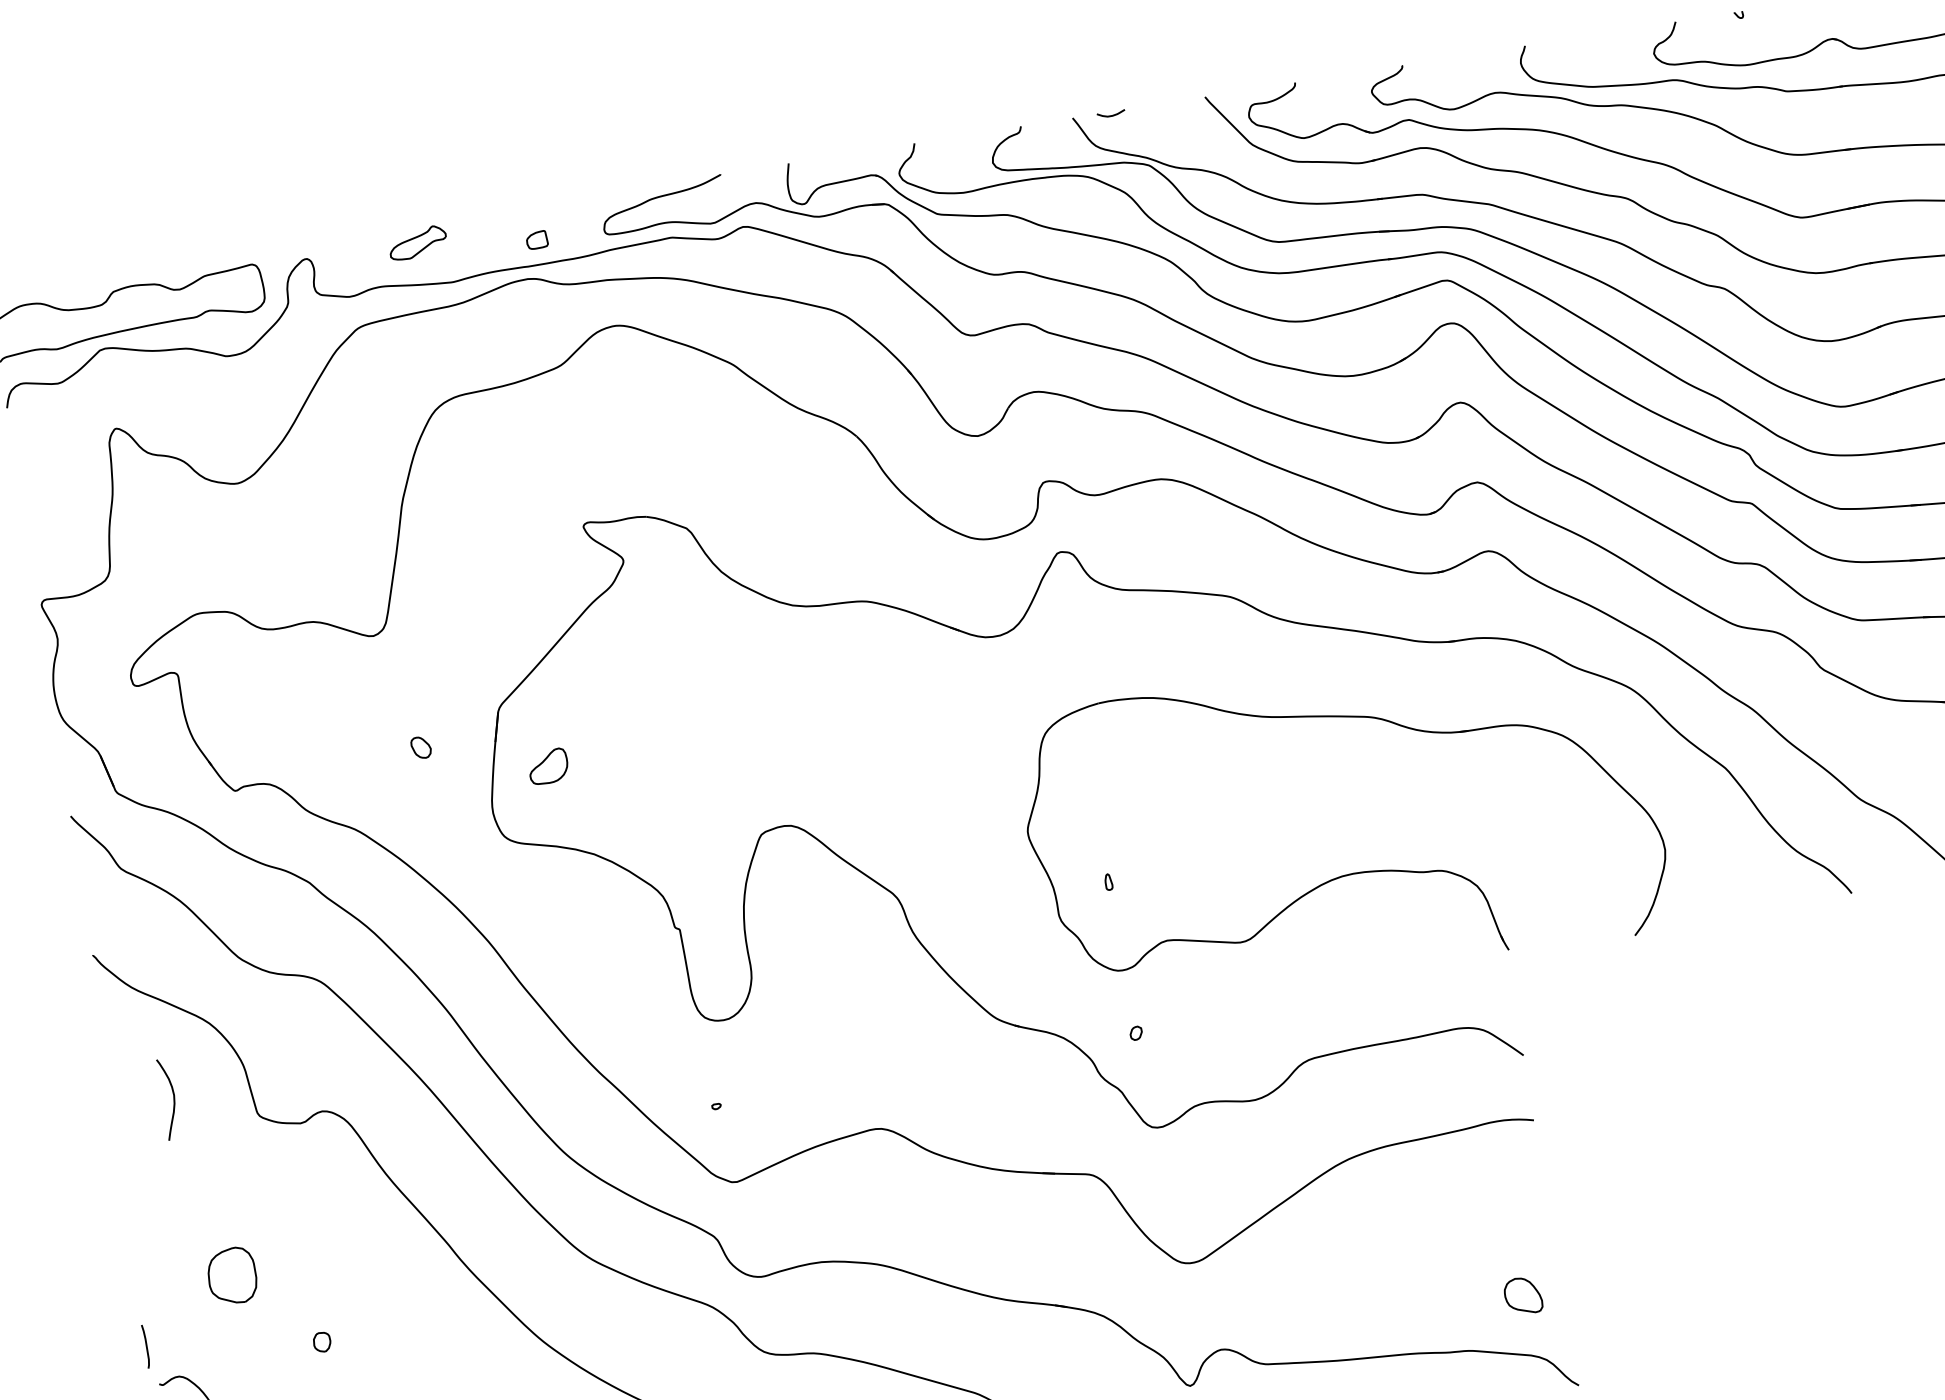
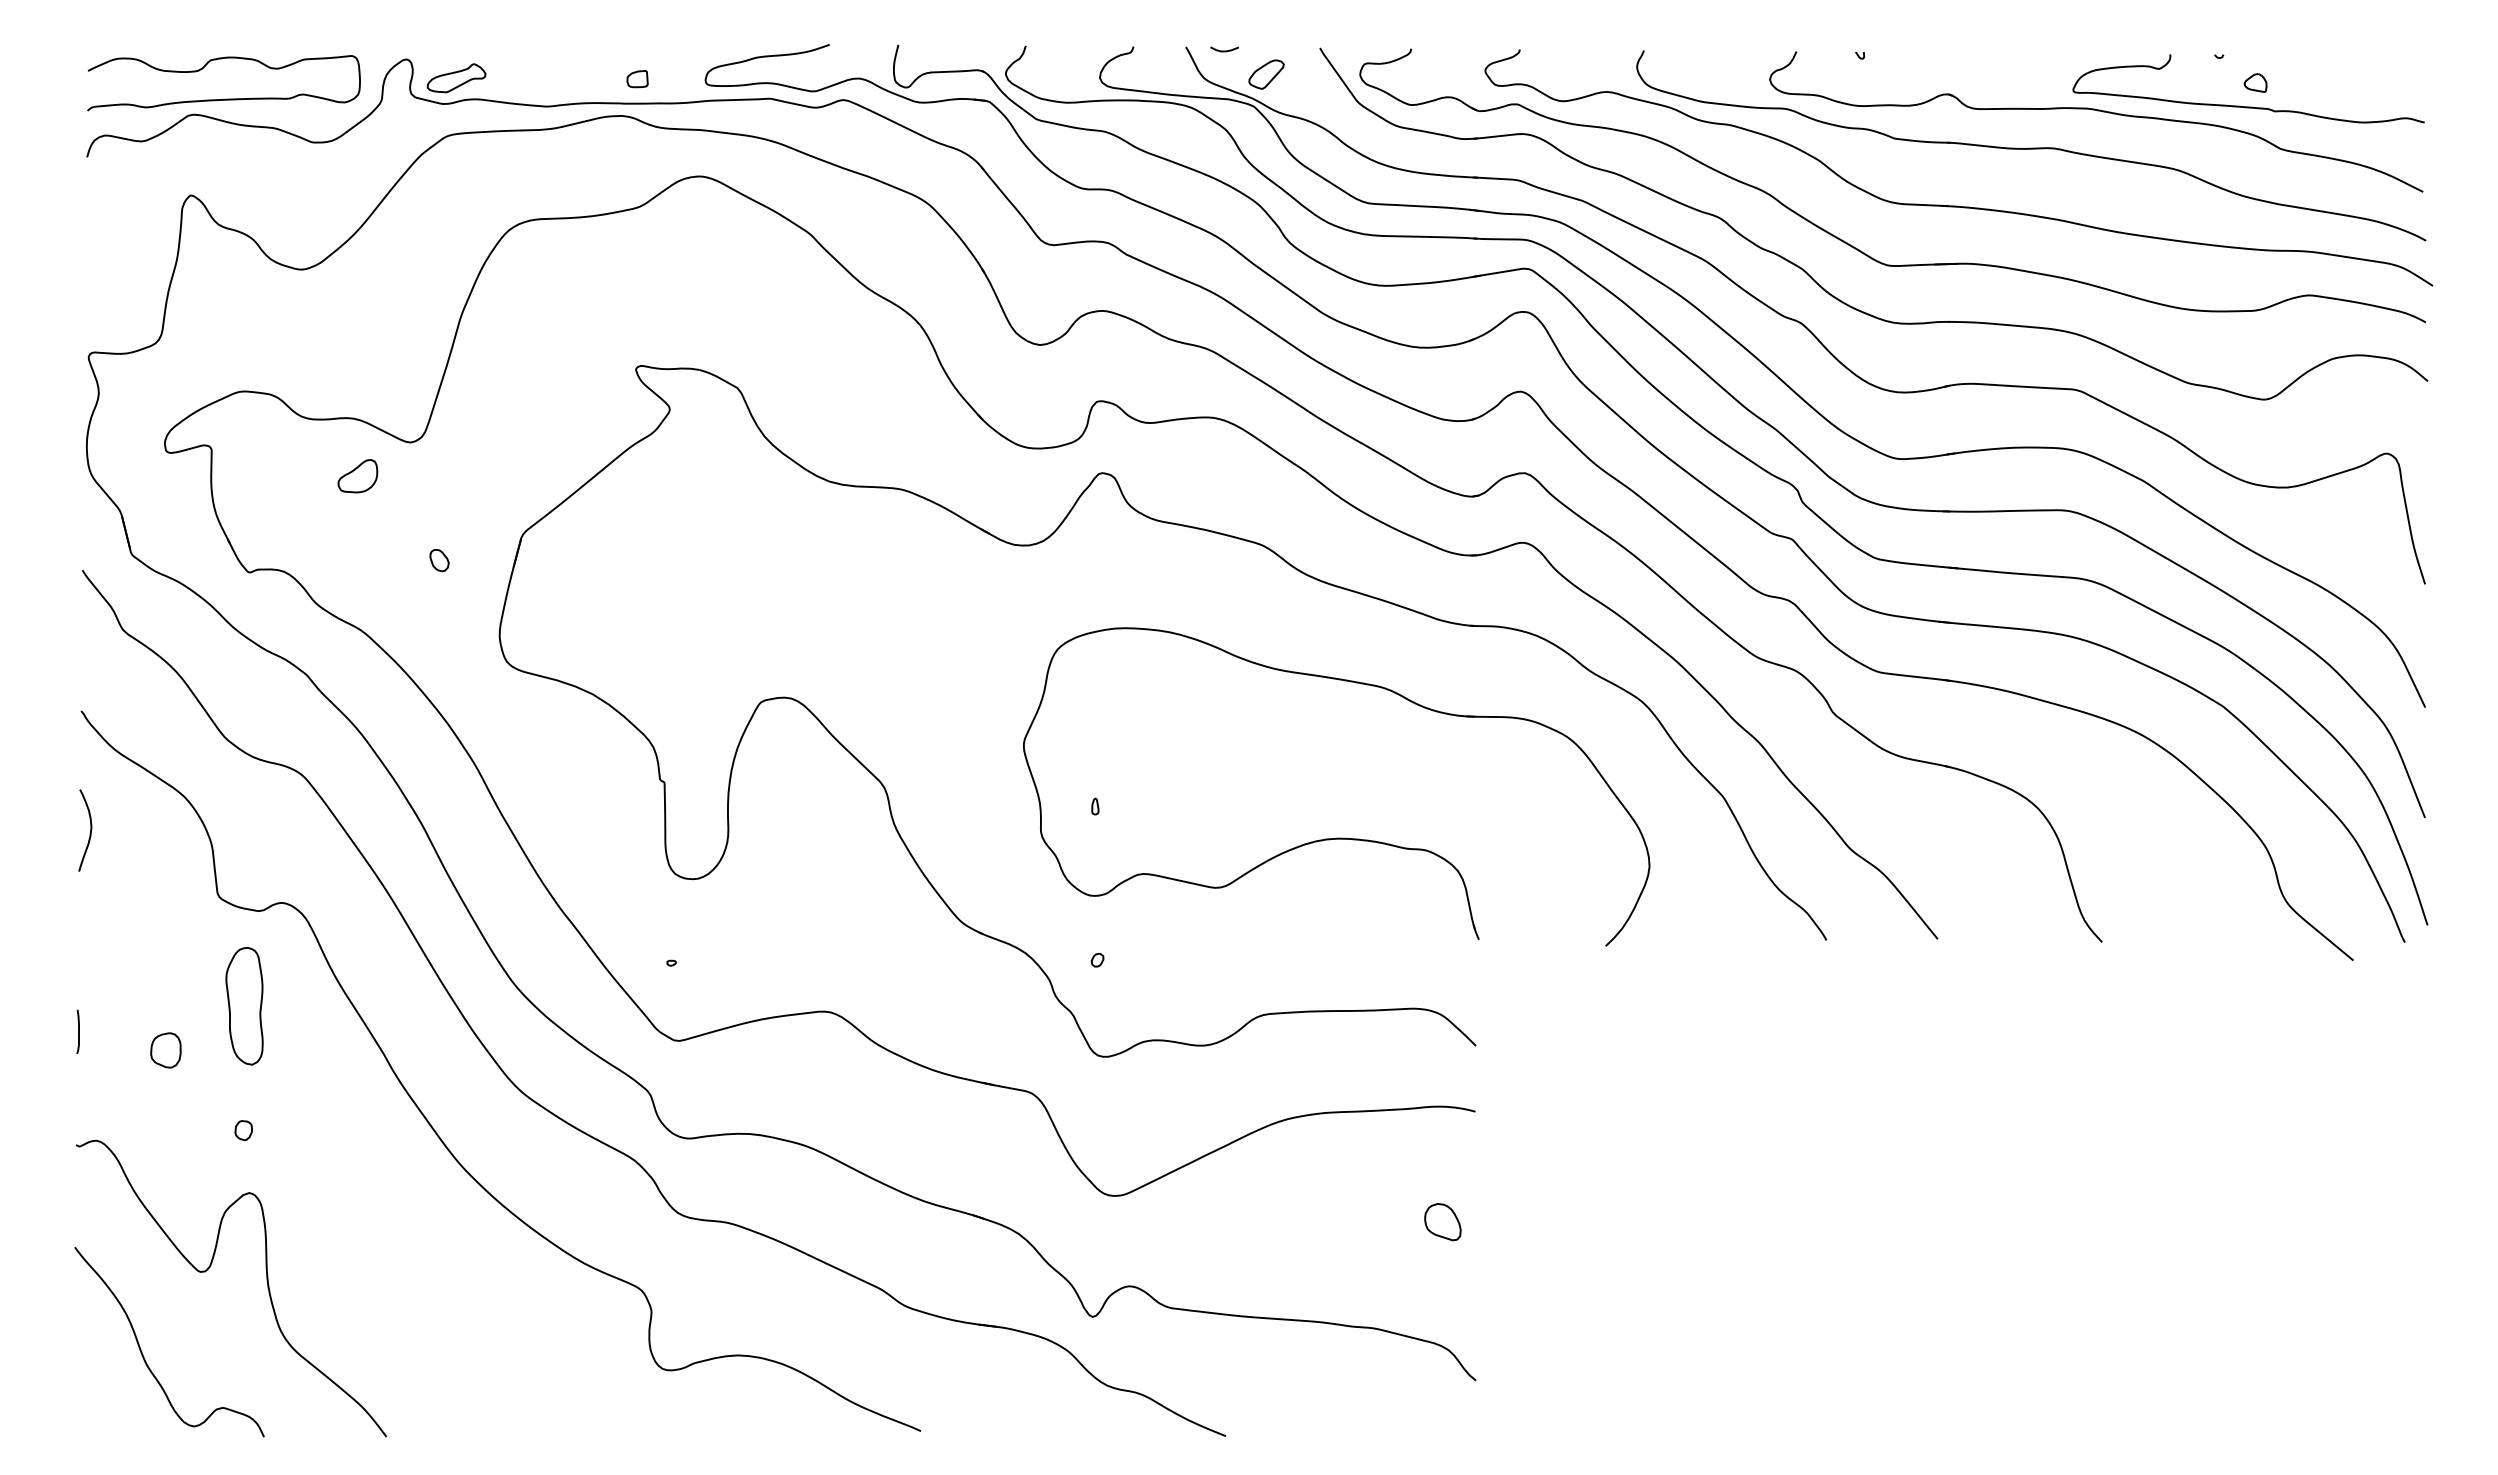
part: (1156, 131) -> (1266, 74), added
part: (417, 243) -> (456, 78), moved
part: (548, 767) -> (357, 476), moved
curve: (173, 1098) -> (90, 830), moved
part: (302, 1219) -> (244, 1006), added
part: (231, 1276) -> (165, 1050), size x0.62
part: (1522, 1296) -> (1442, 1222), moved
curve: (146, 1346) -> (78, 1031), moved

